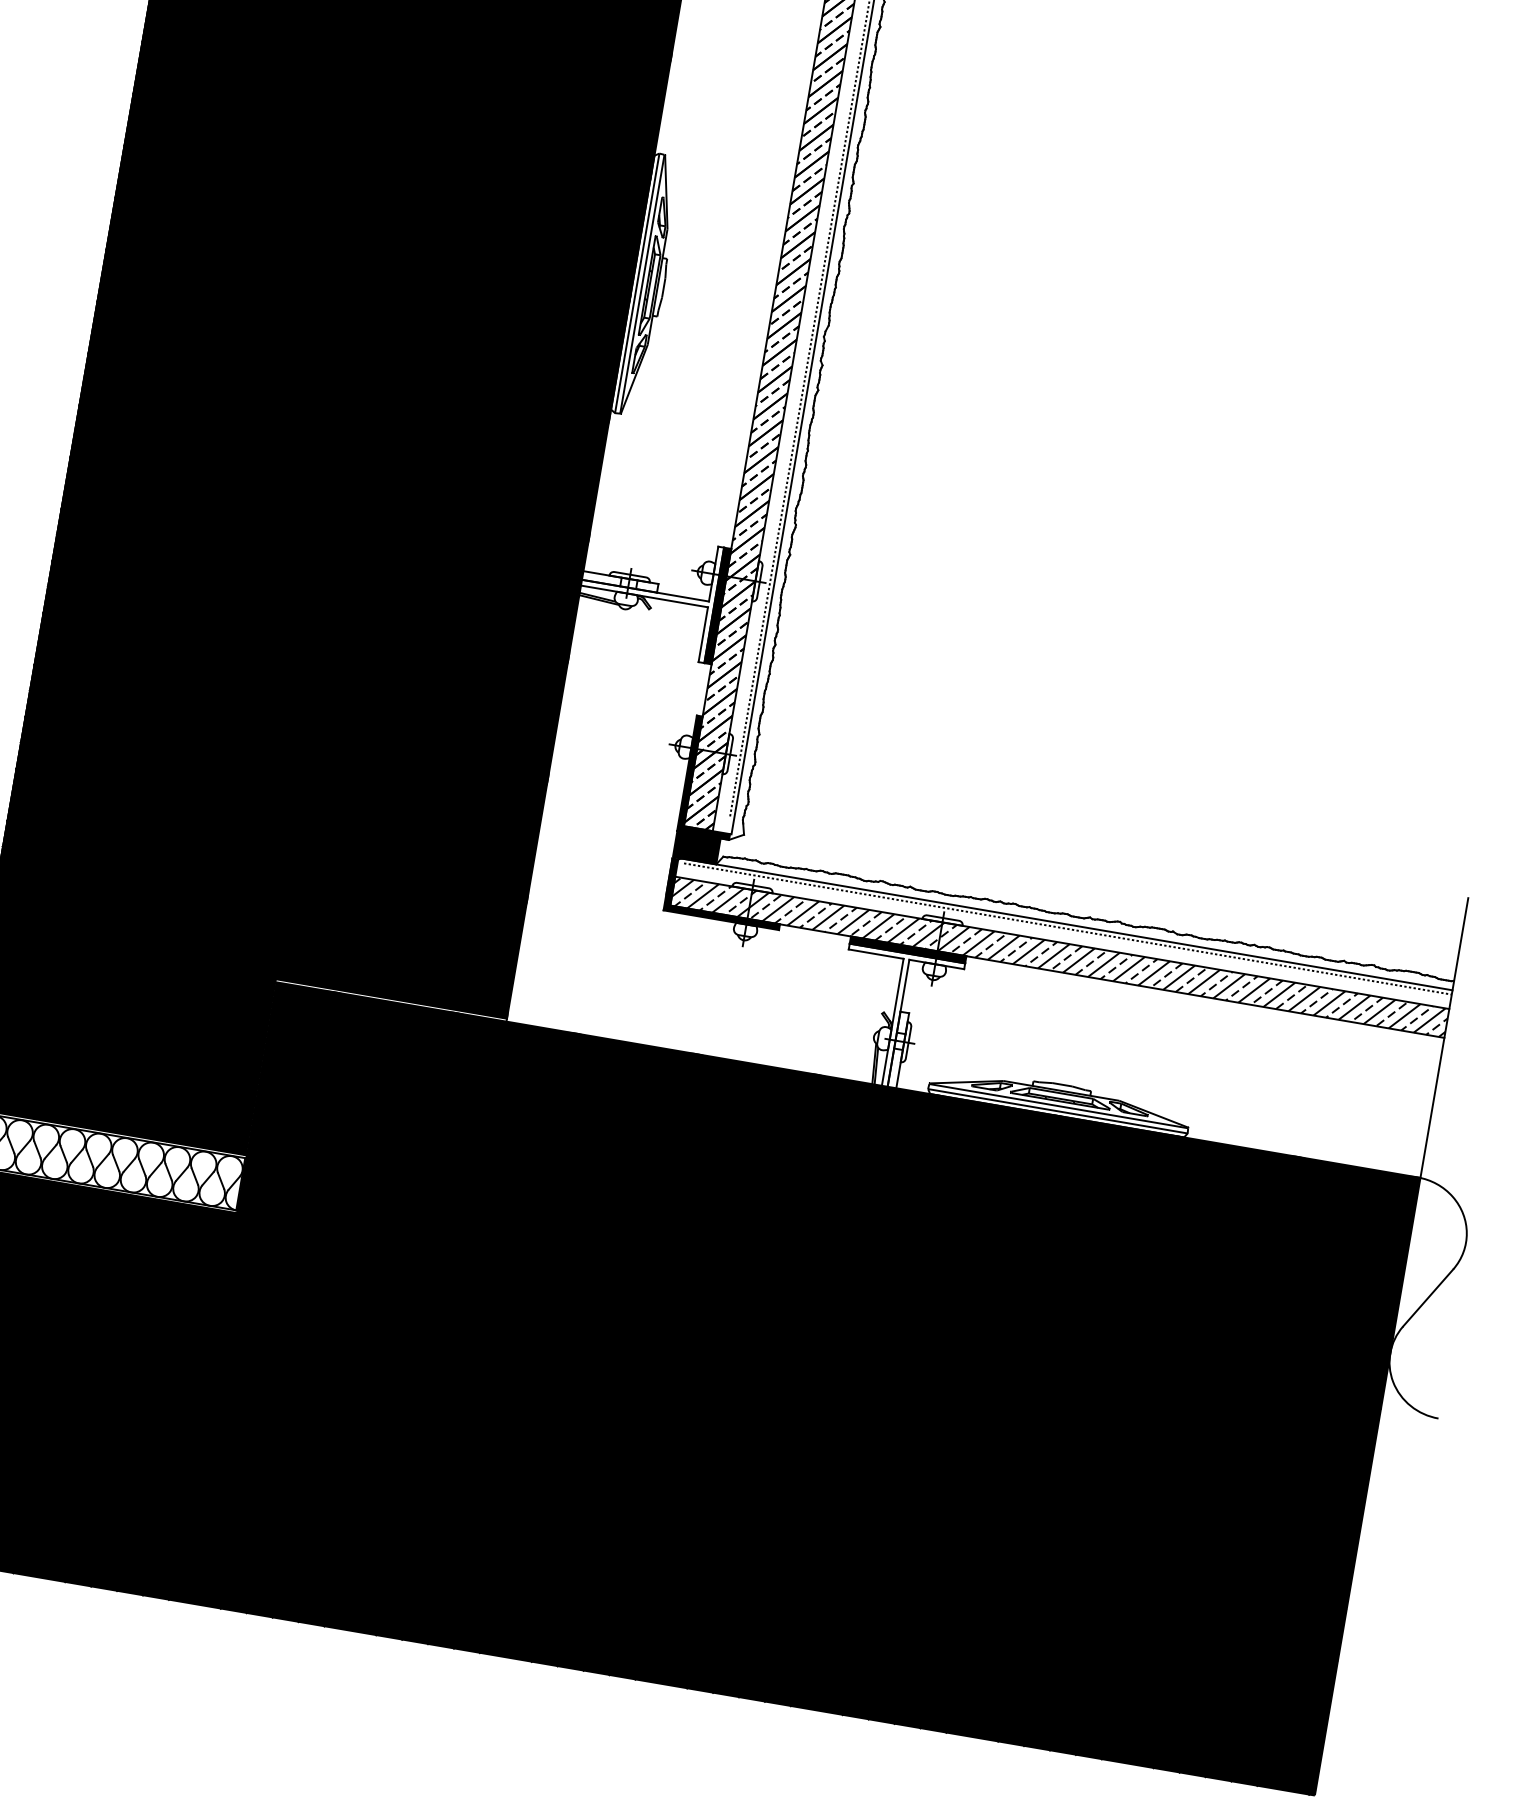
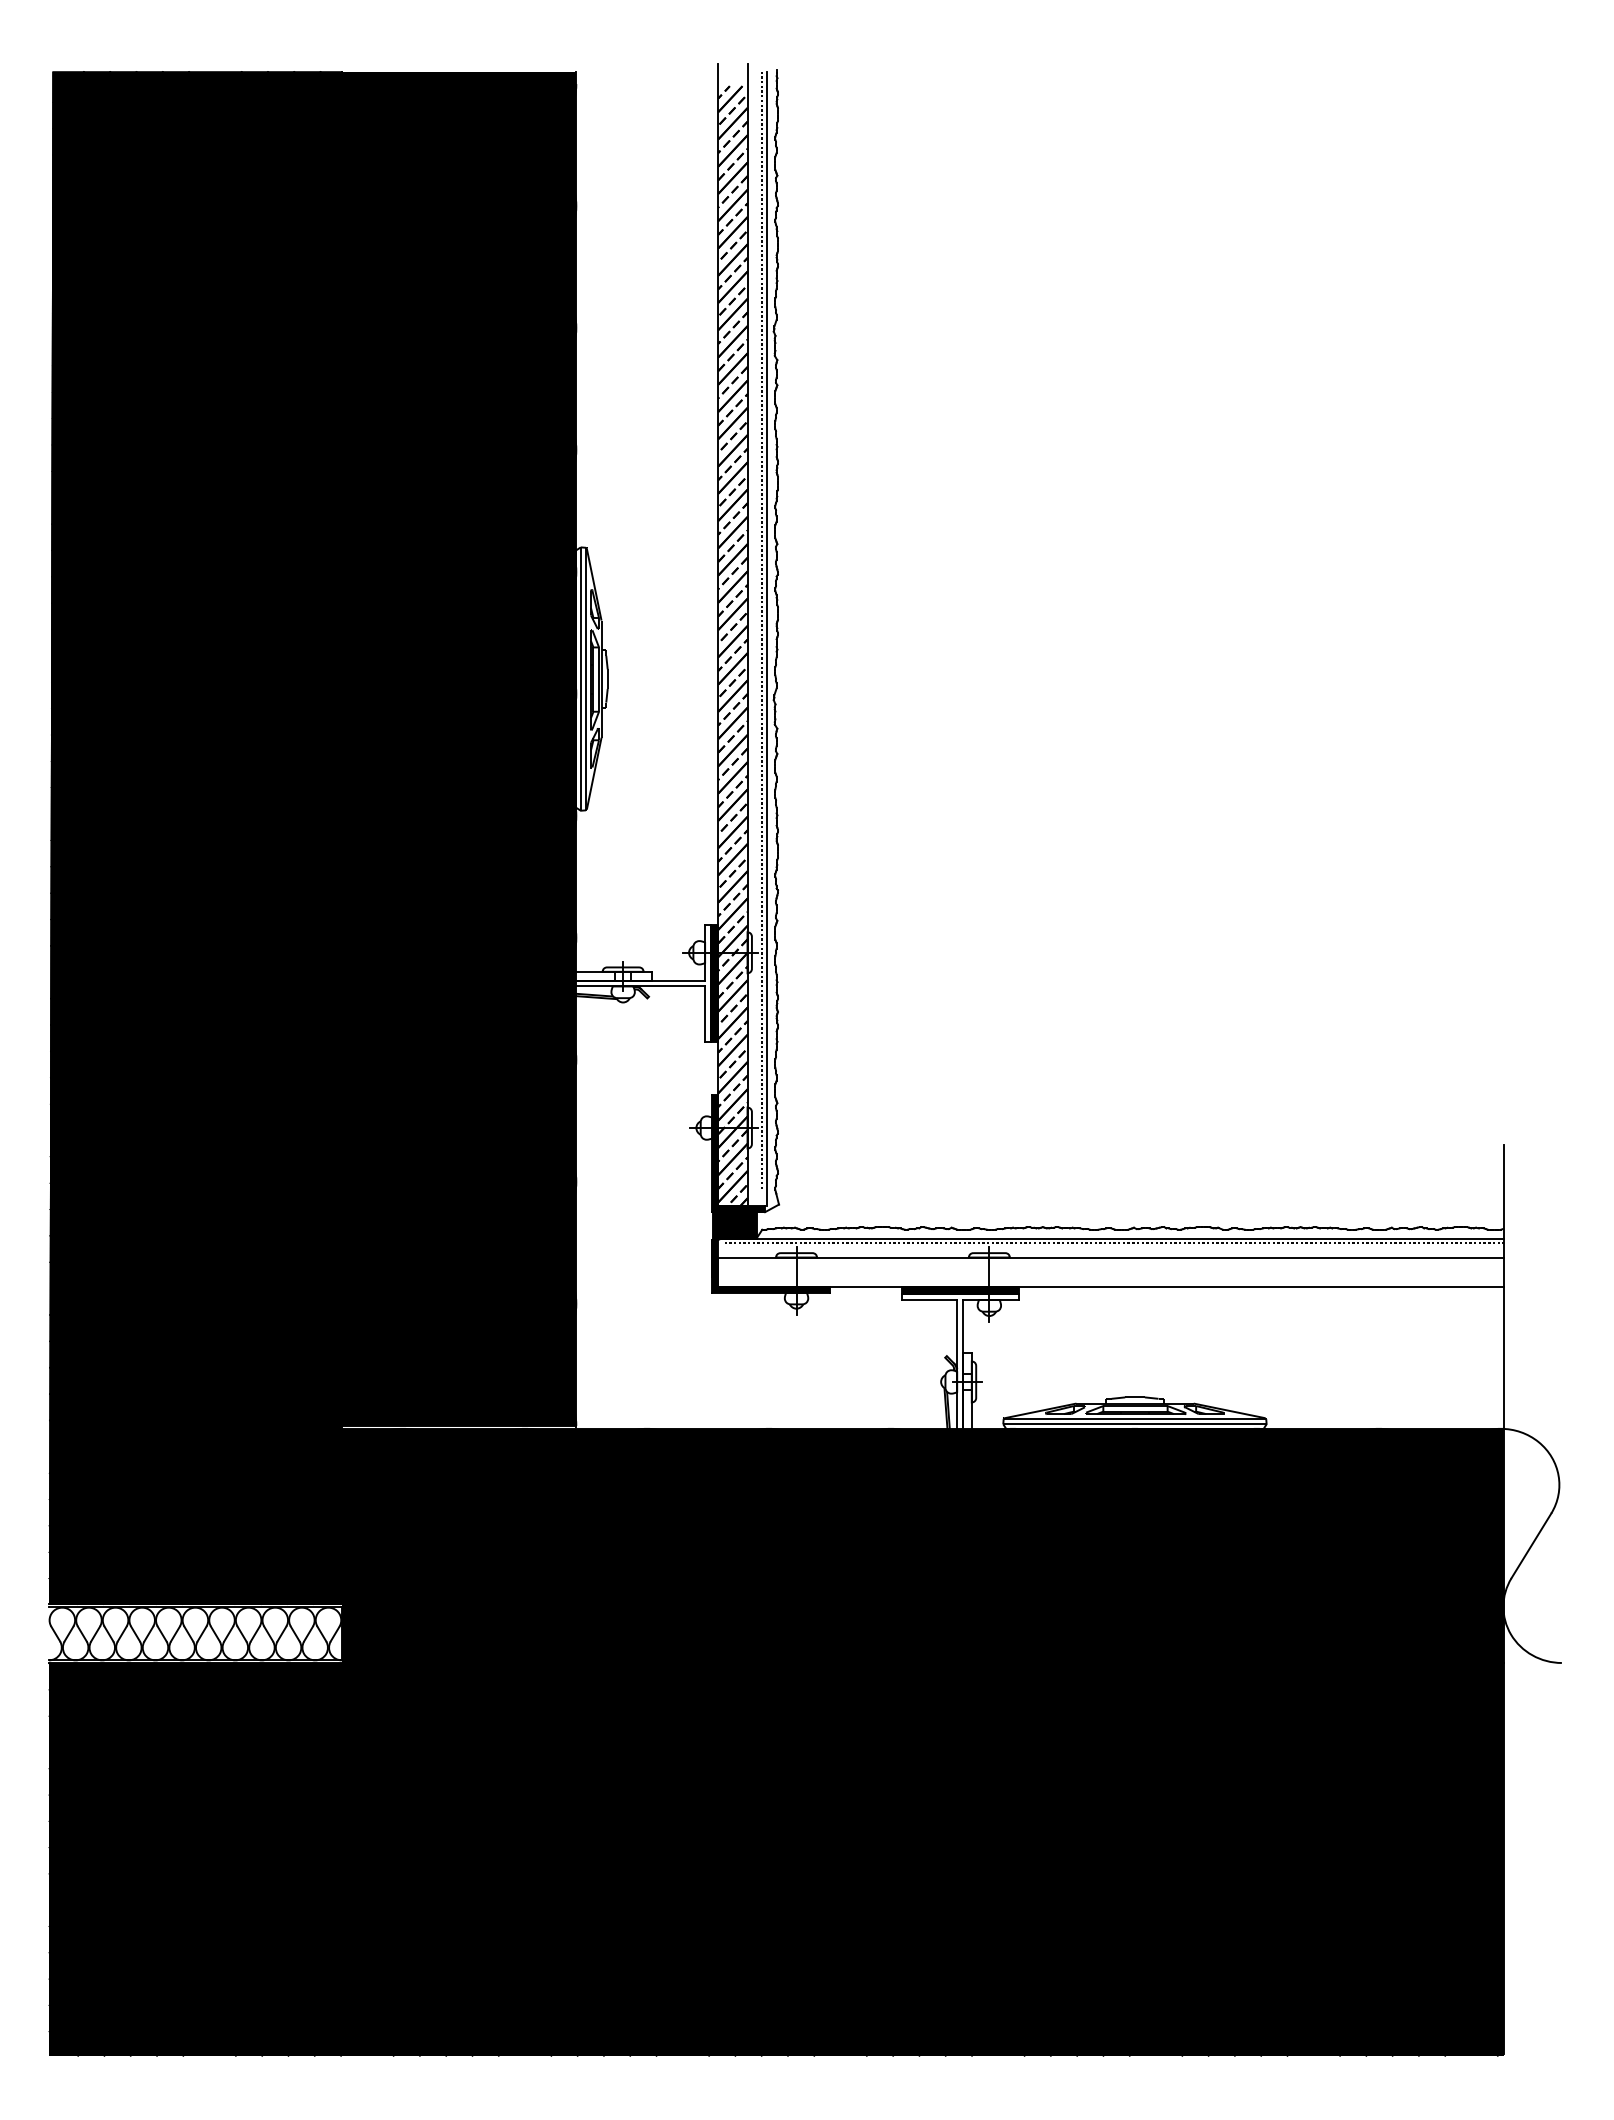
hatch: (1059, 956) -> (1110, 1271), removed

